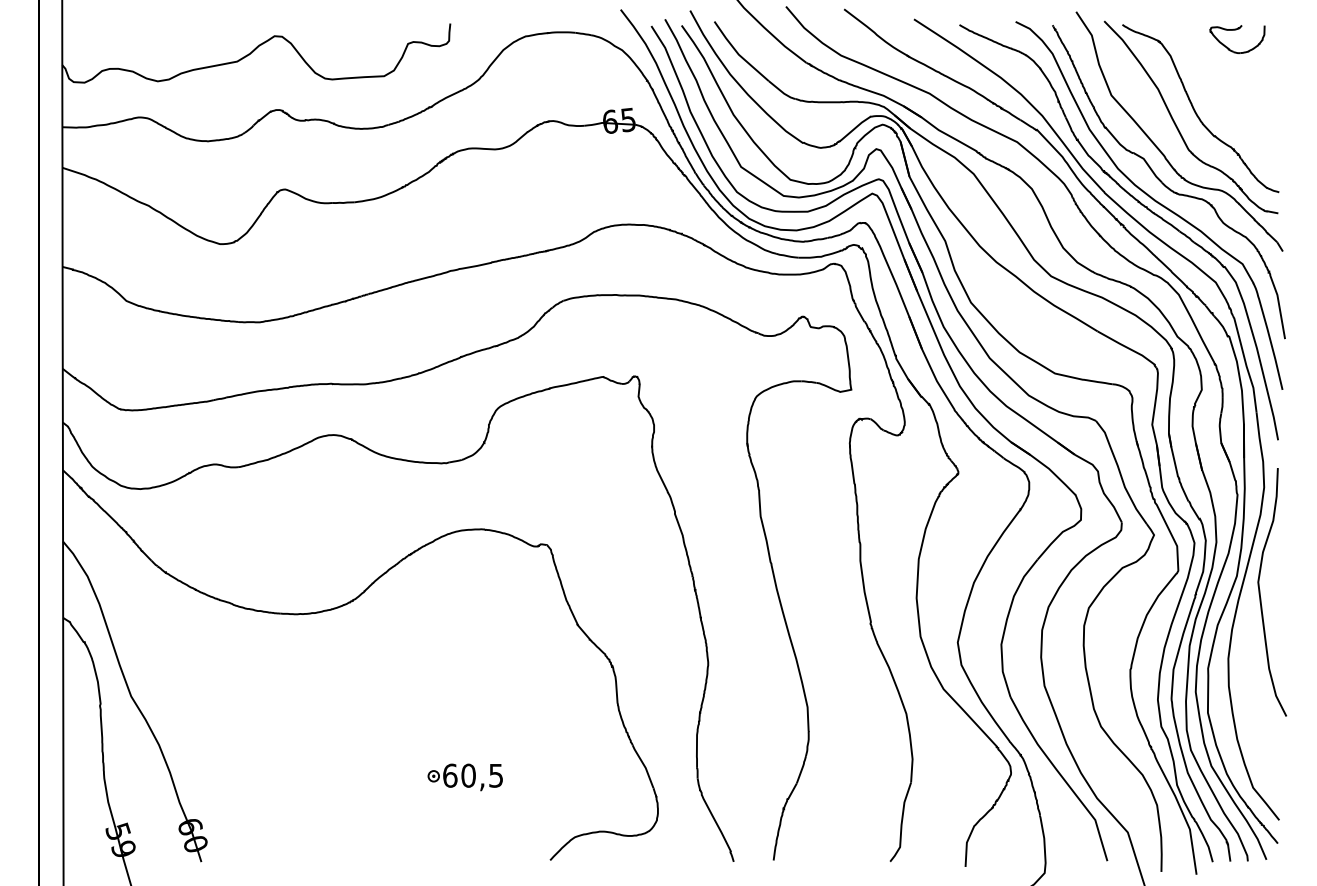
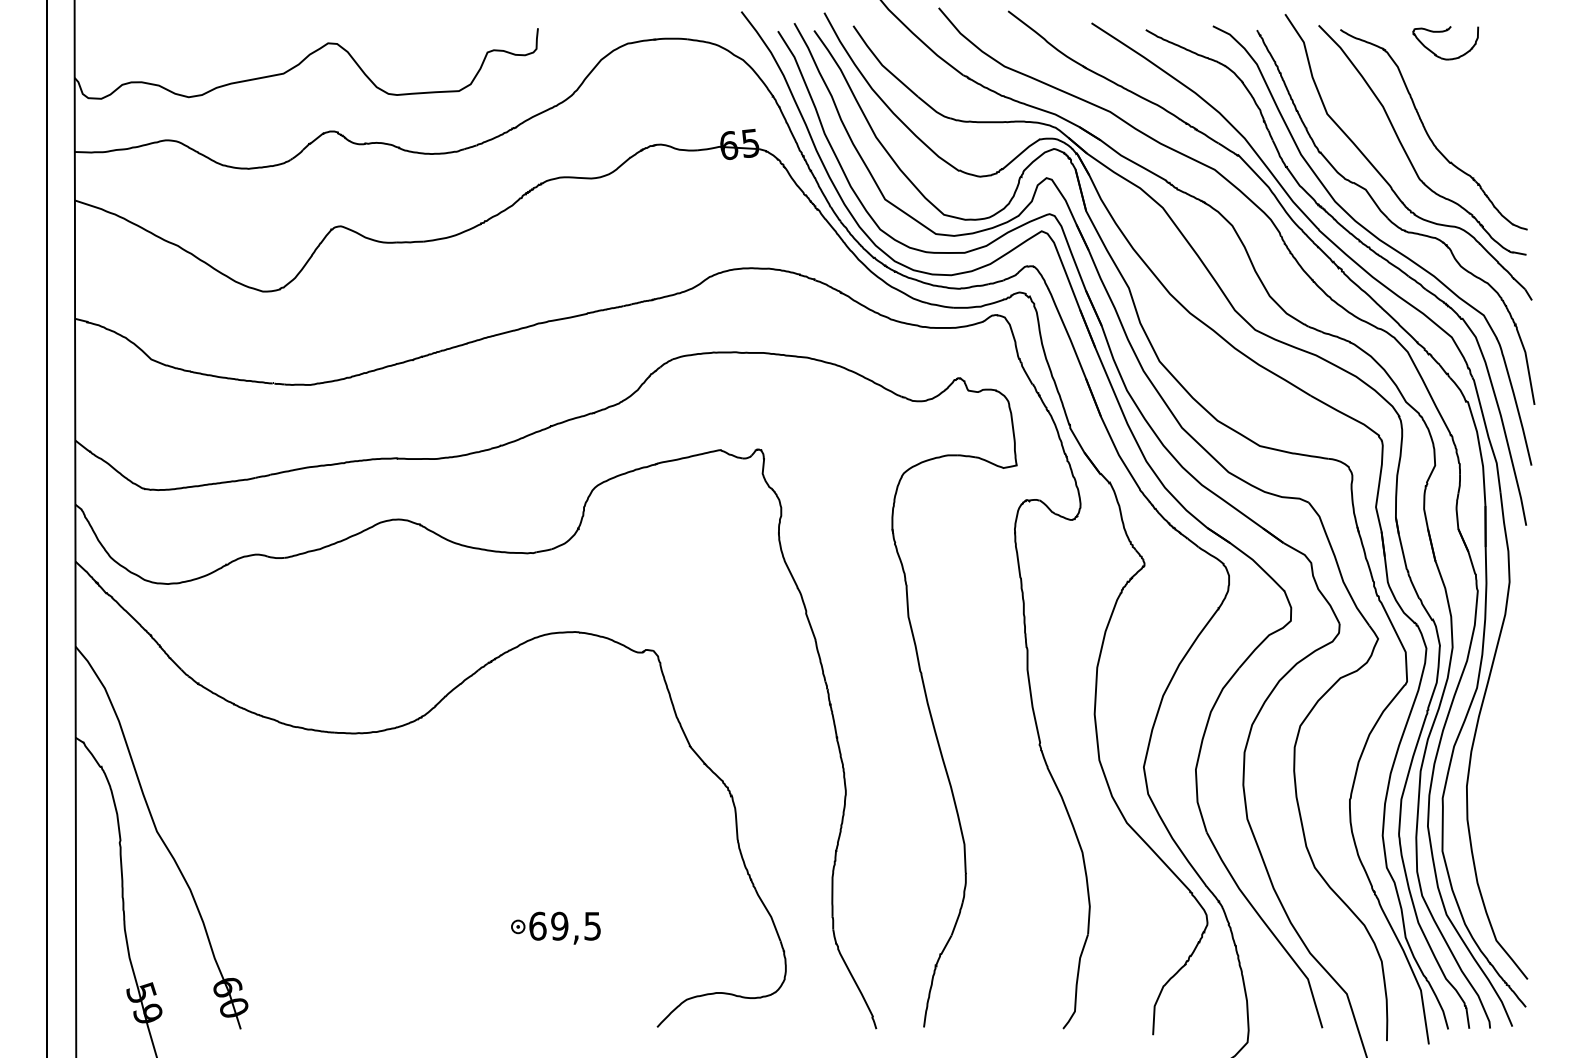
part: (1235, 30) -> (1443, 32), moved
curve: (1260, 593) -> (1505, 708), removed
text: (468, 775) -> (559, 926), 60,5 -> 69,5

